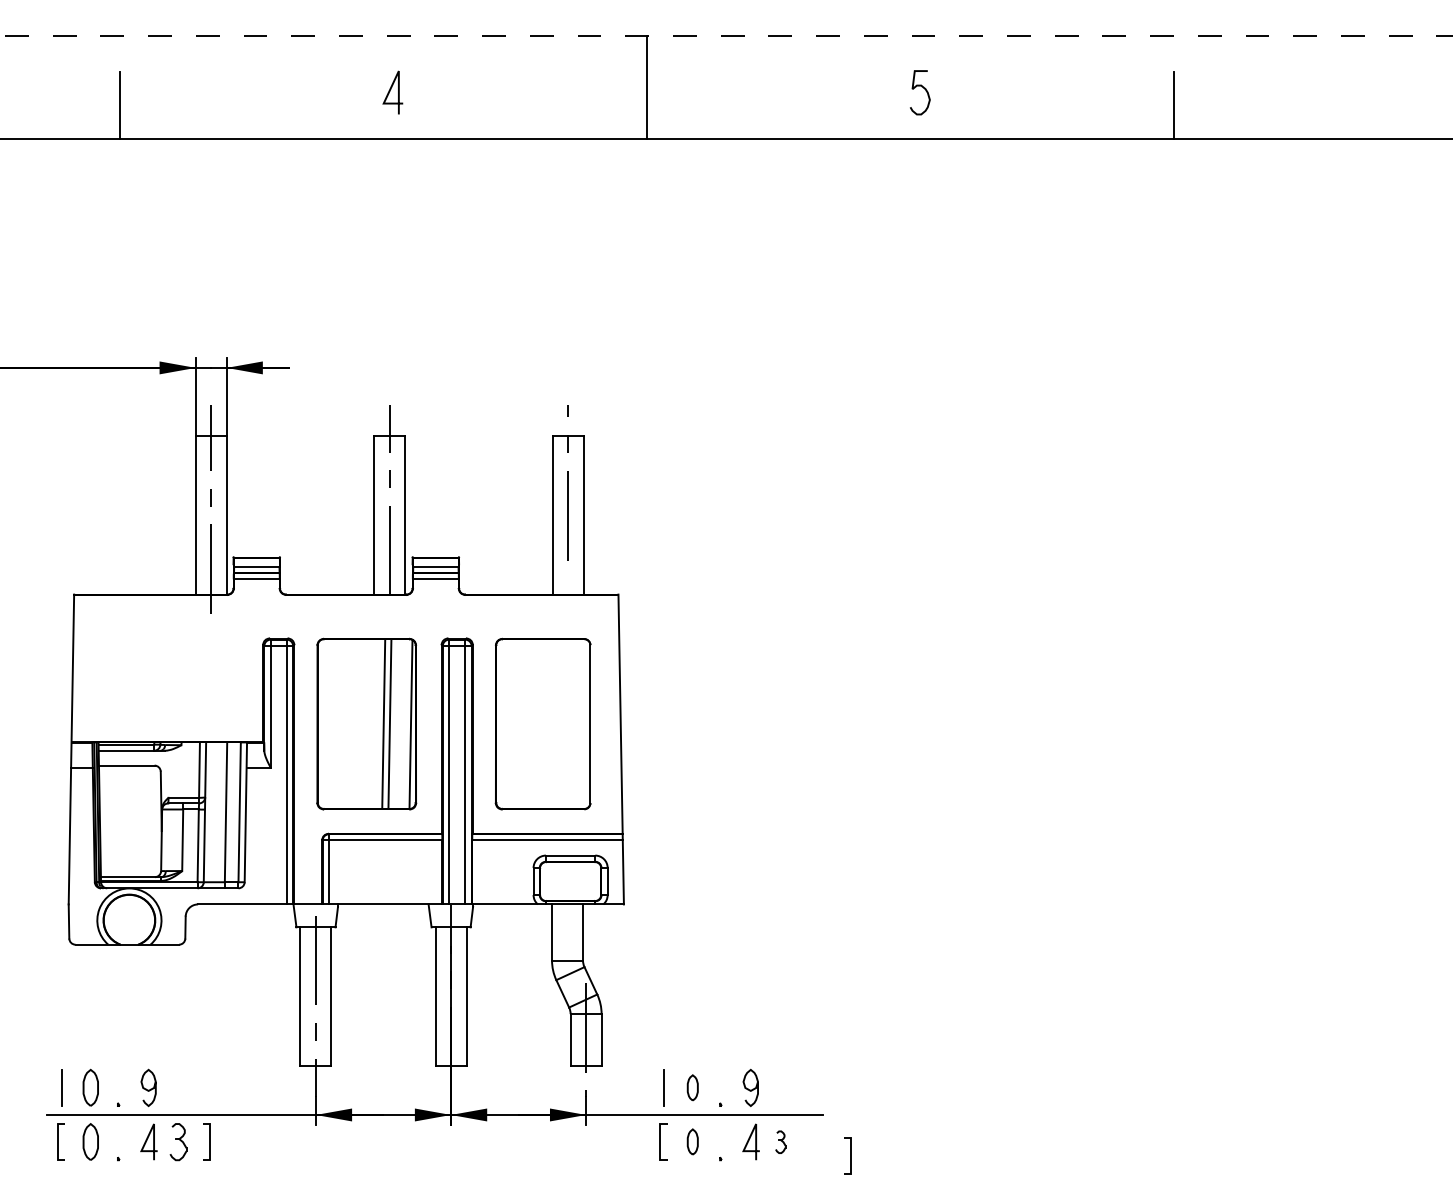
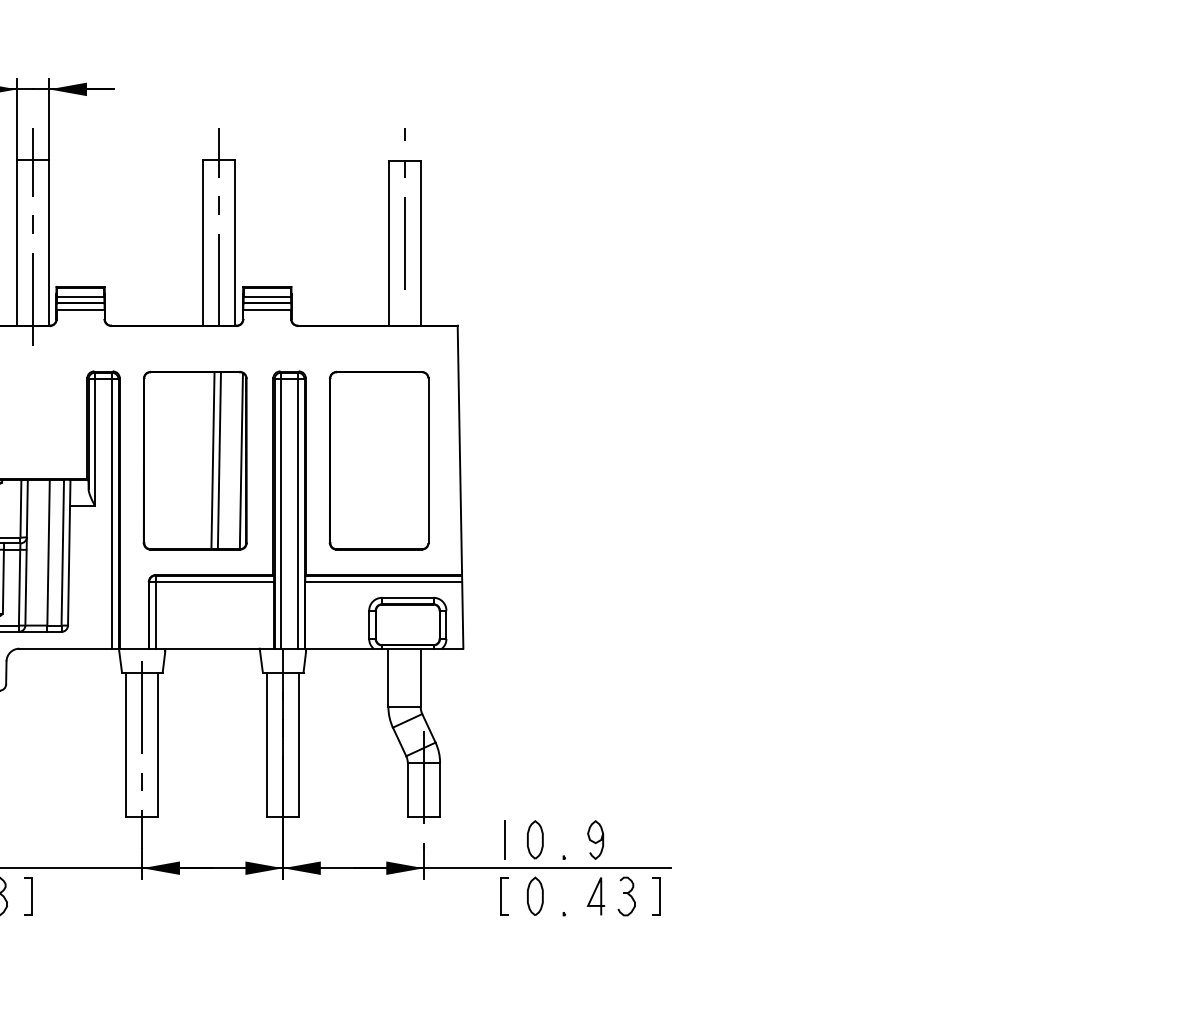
part: (692, 1087) -> (534, 839), size x1.43
part: (692, 1141) -> (534, 895), size x1.43
part: (780, 1142) -> (626, 896), size x1.67
line: (850, 1155) -> (658, 895), moved

